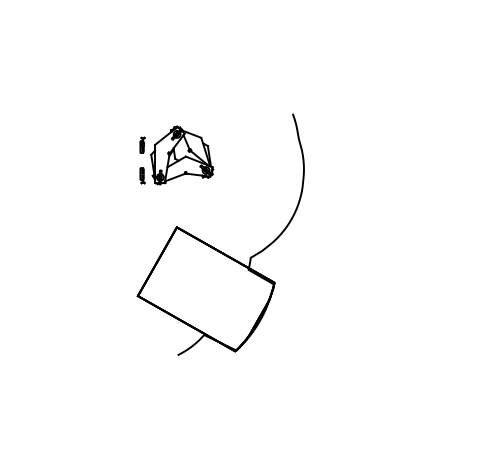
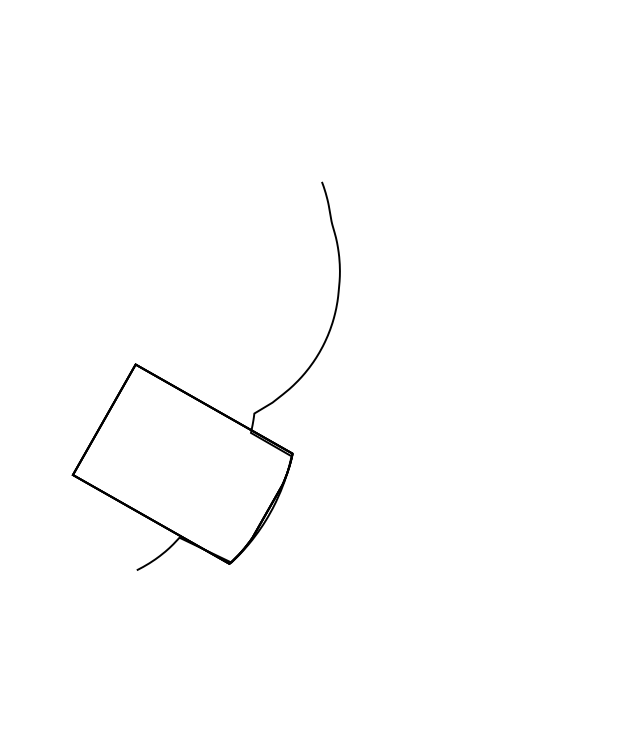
part: (176, 155) -> (134, 248), removed

